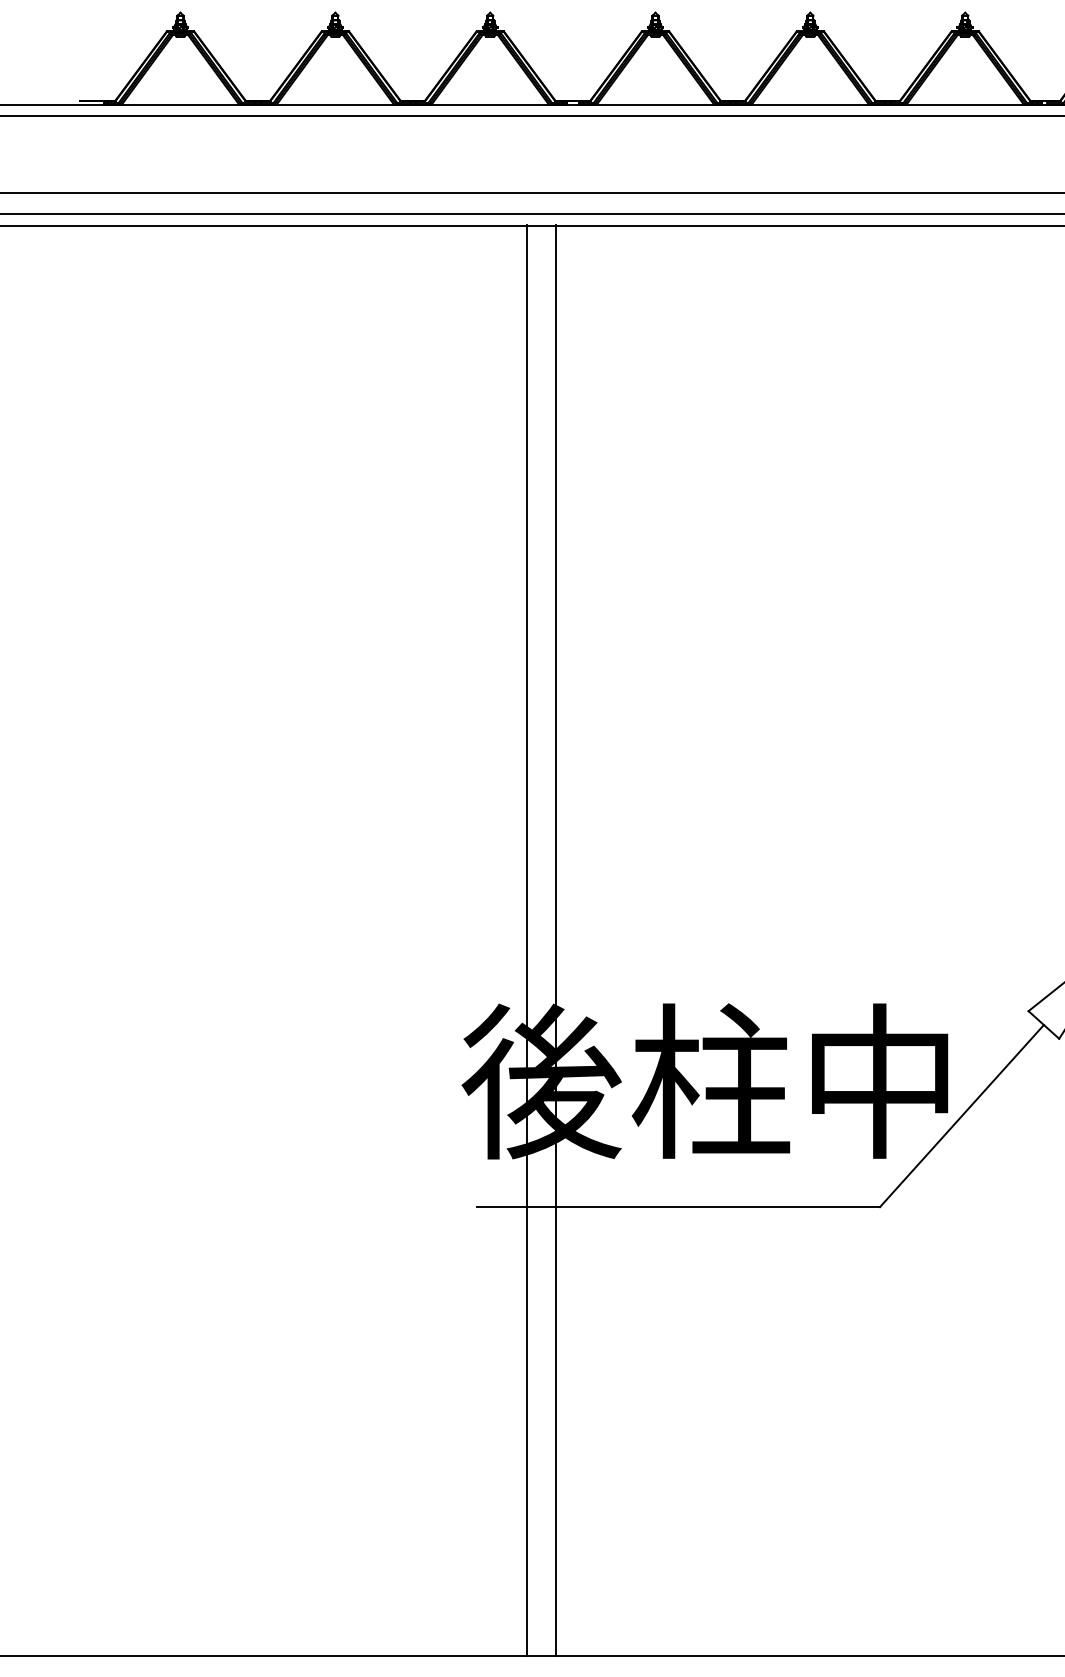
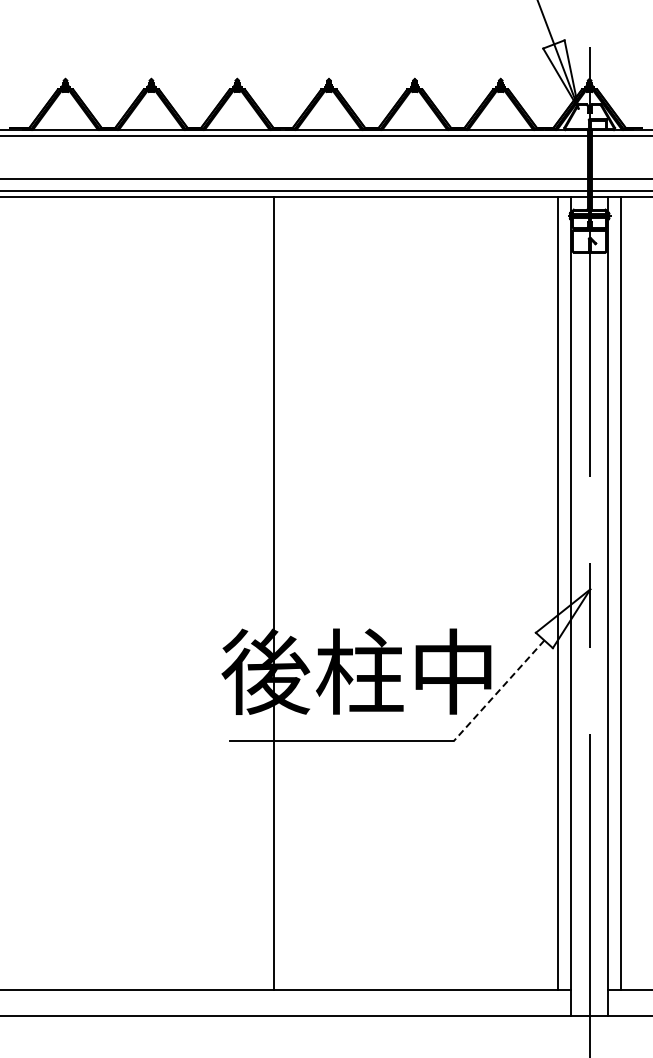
line: (526, 940) -> (257, 593), removed
line: (961, 1115) -> (498, 690), solid -> dashed

